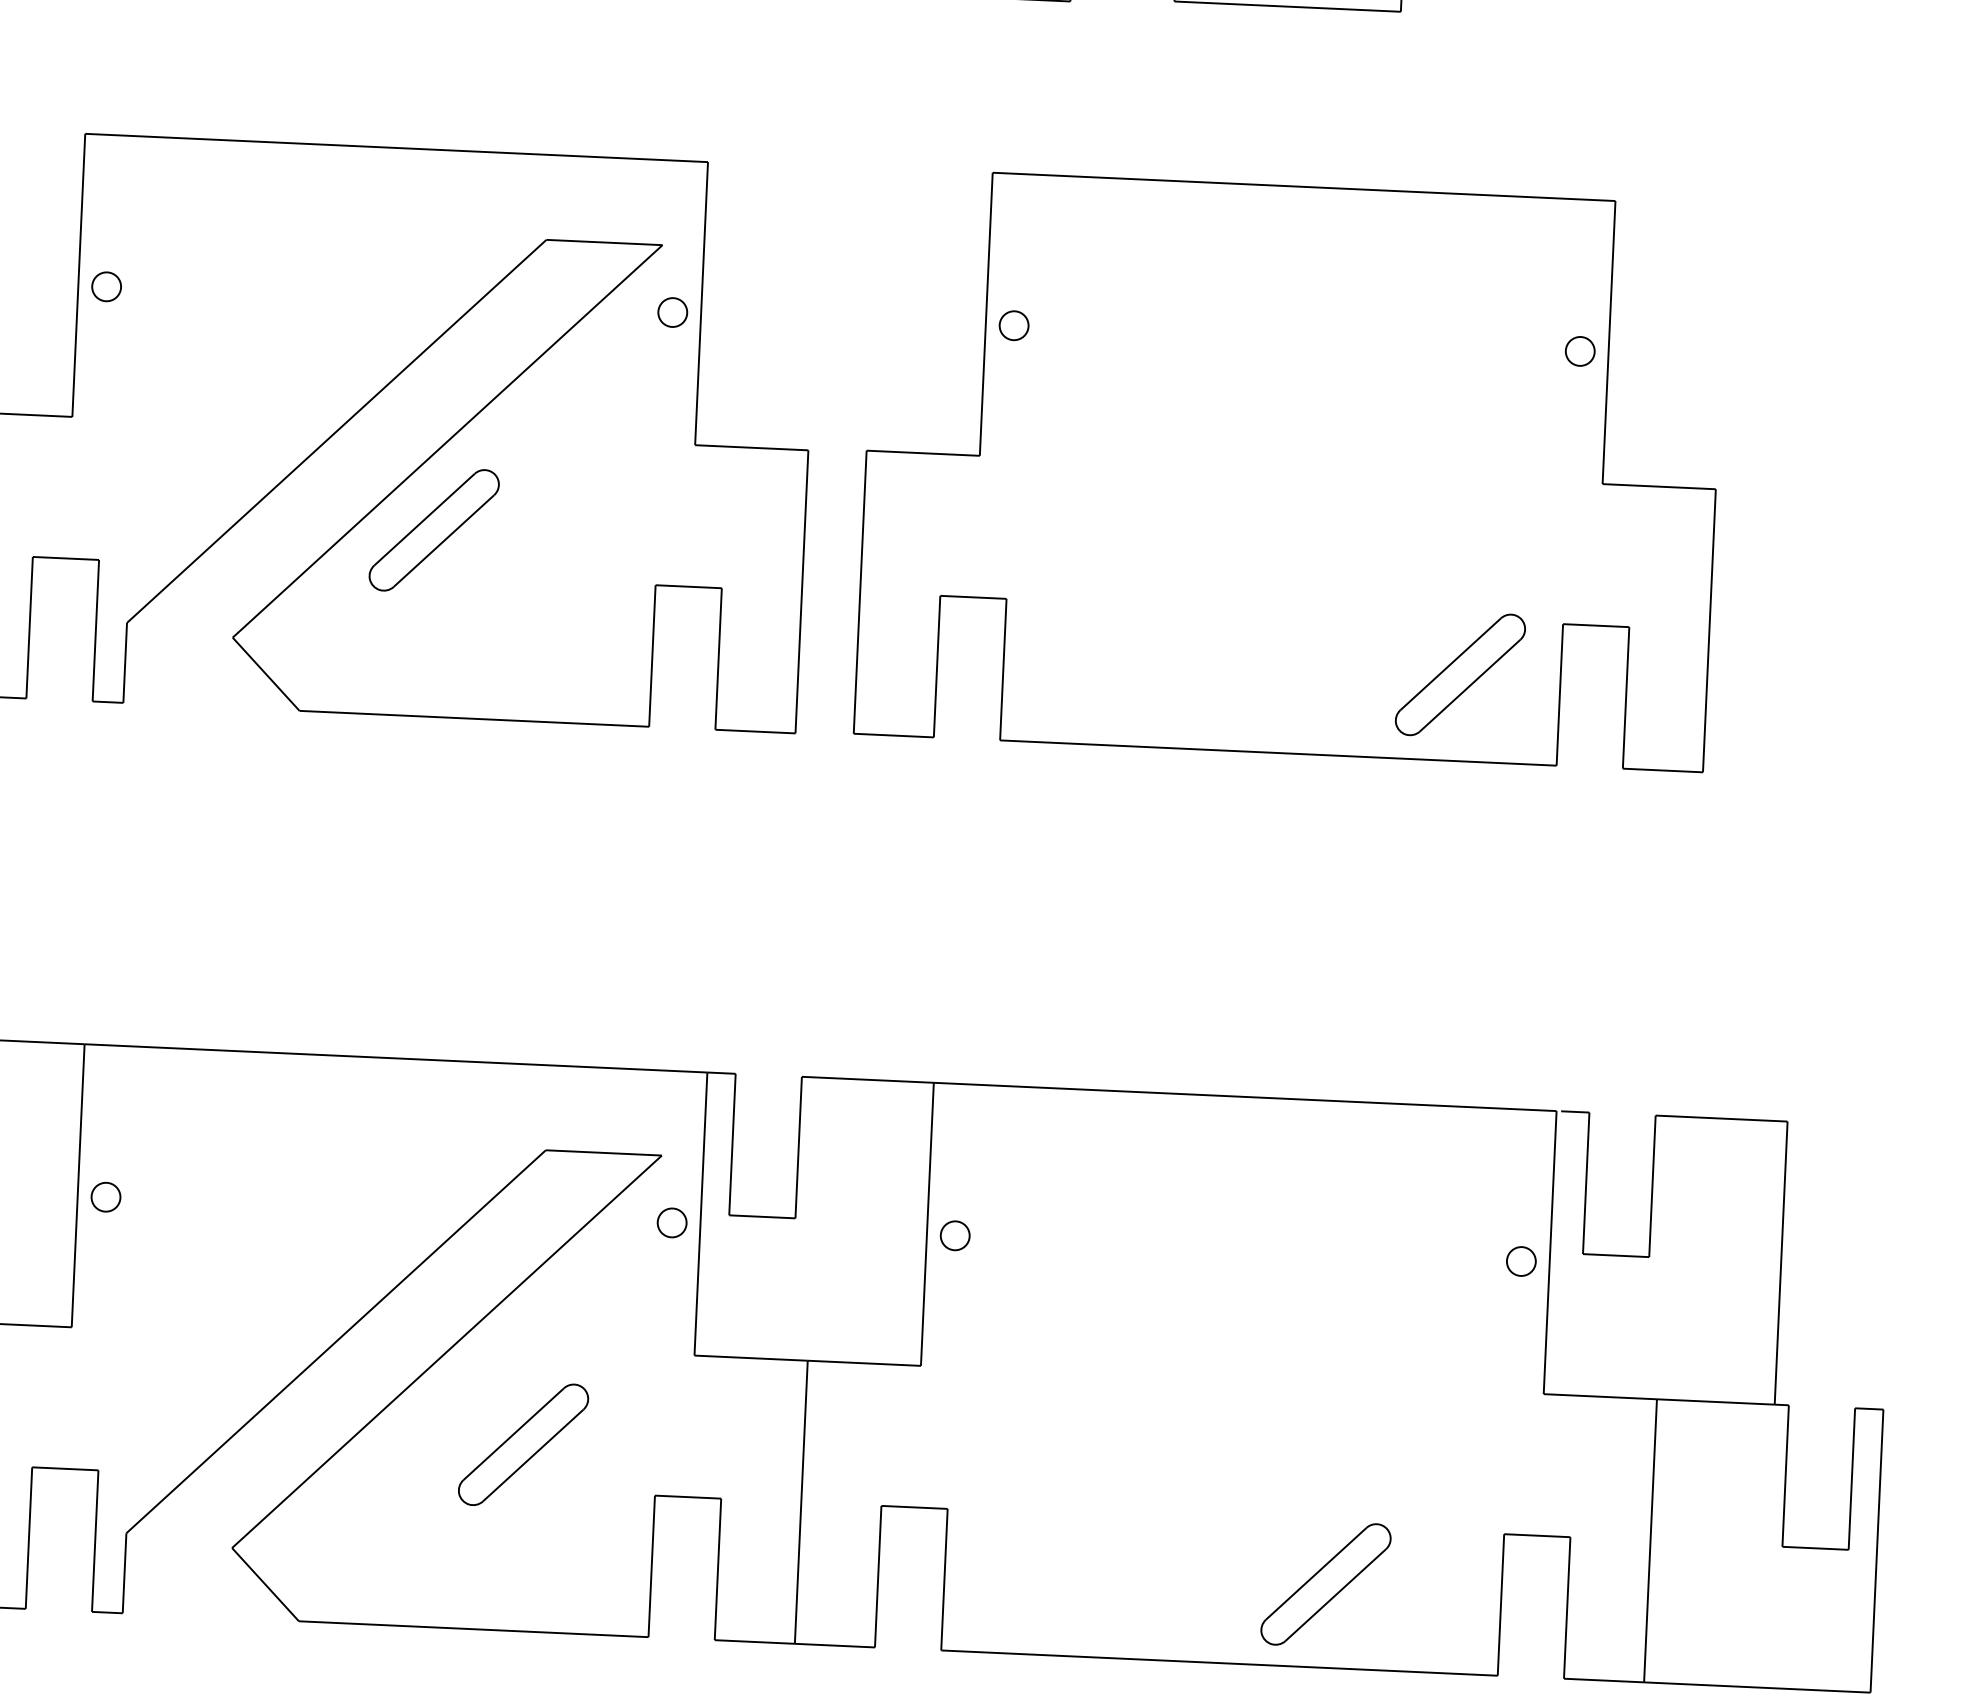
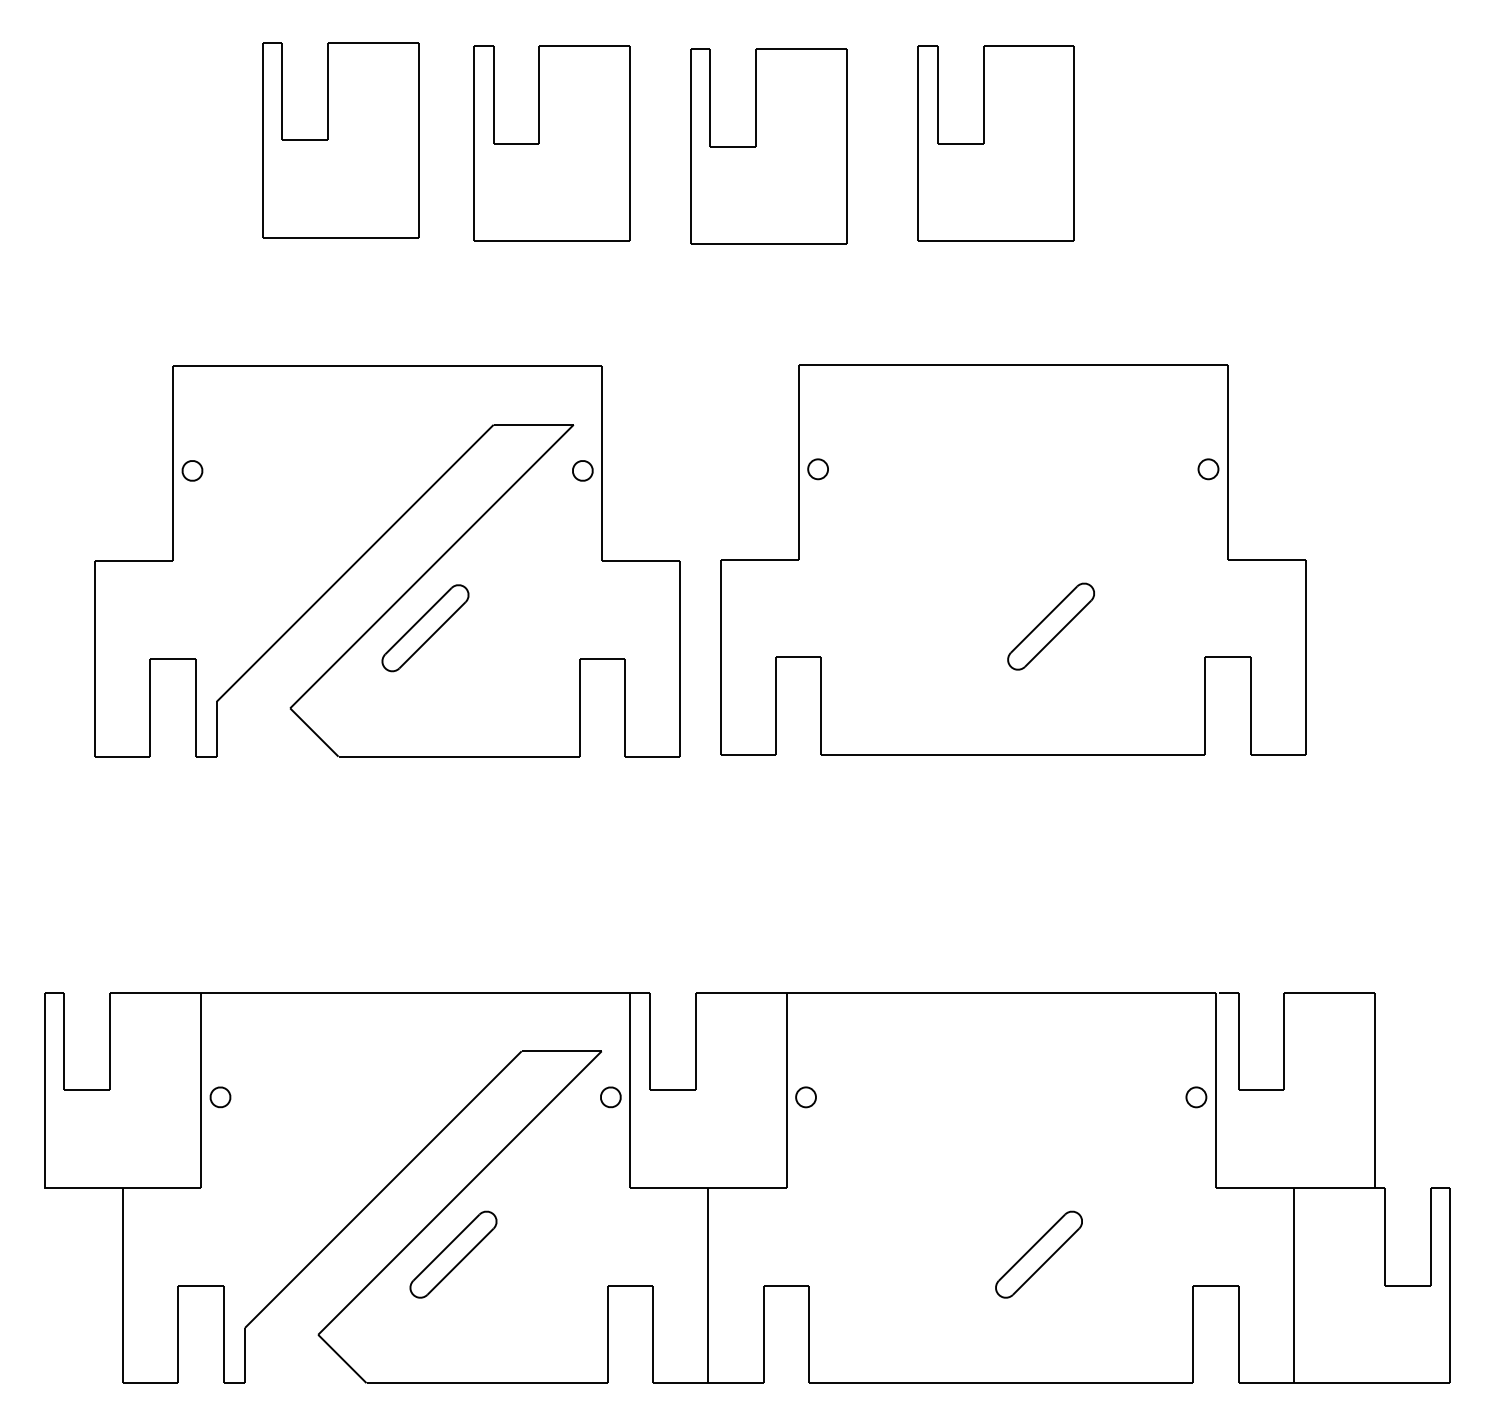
part: (1459, 674) -> (1050, 626), moved
part: (523, 1444) -> (453, 1254), moved
part: (1325, 1584) -> (1038, 1254), moved

